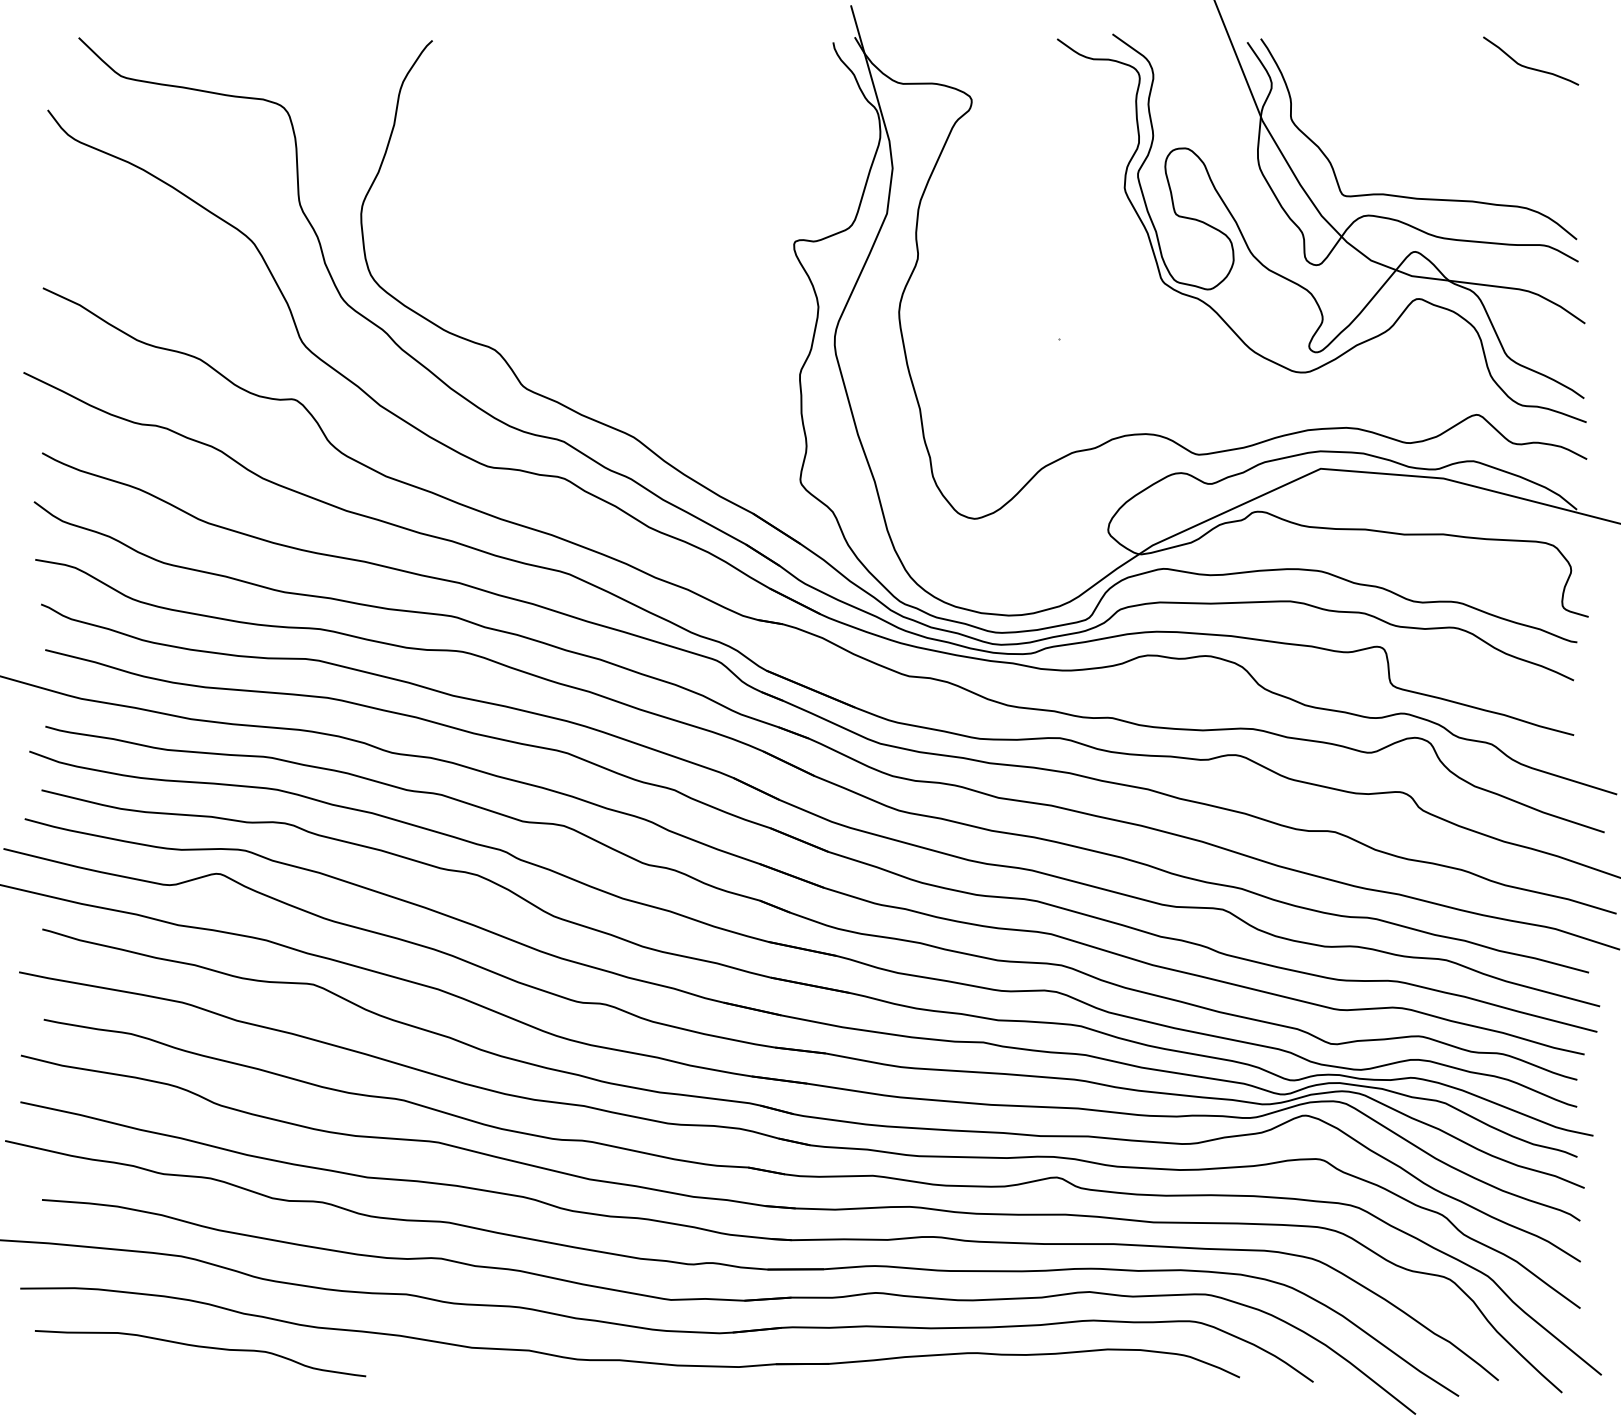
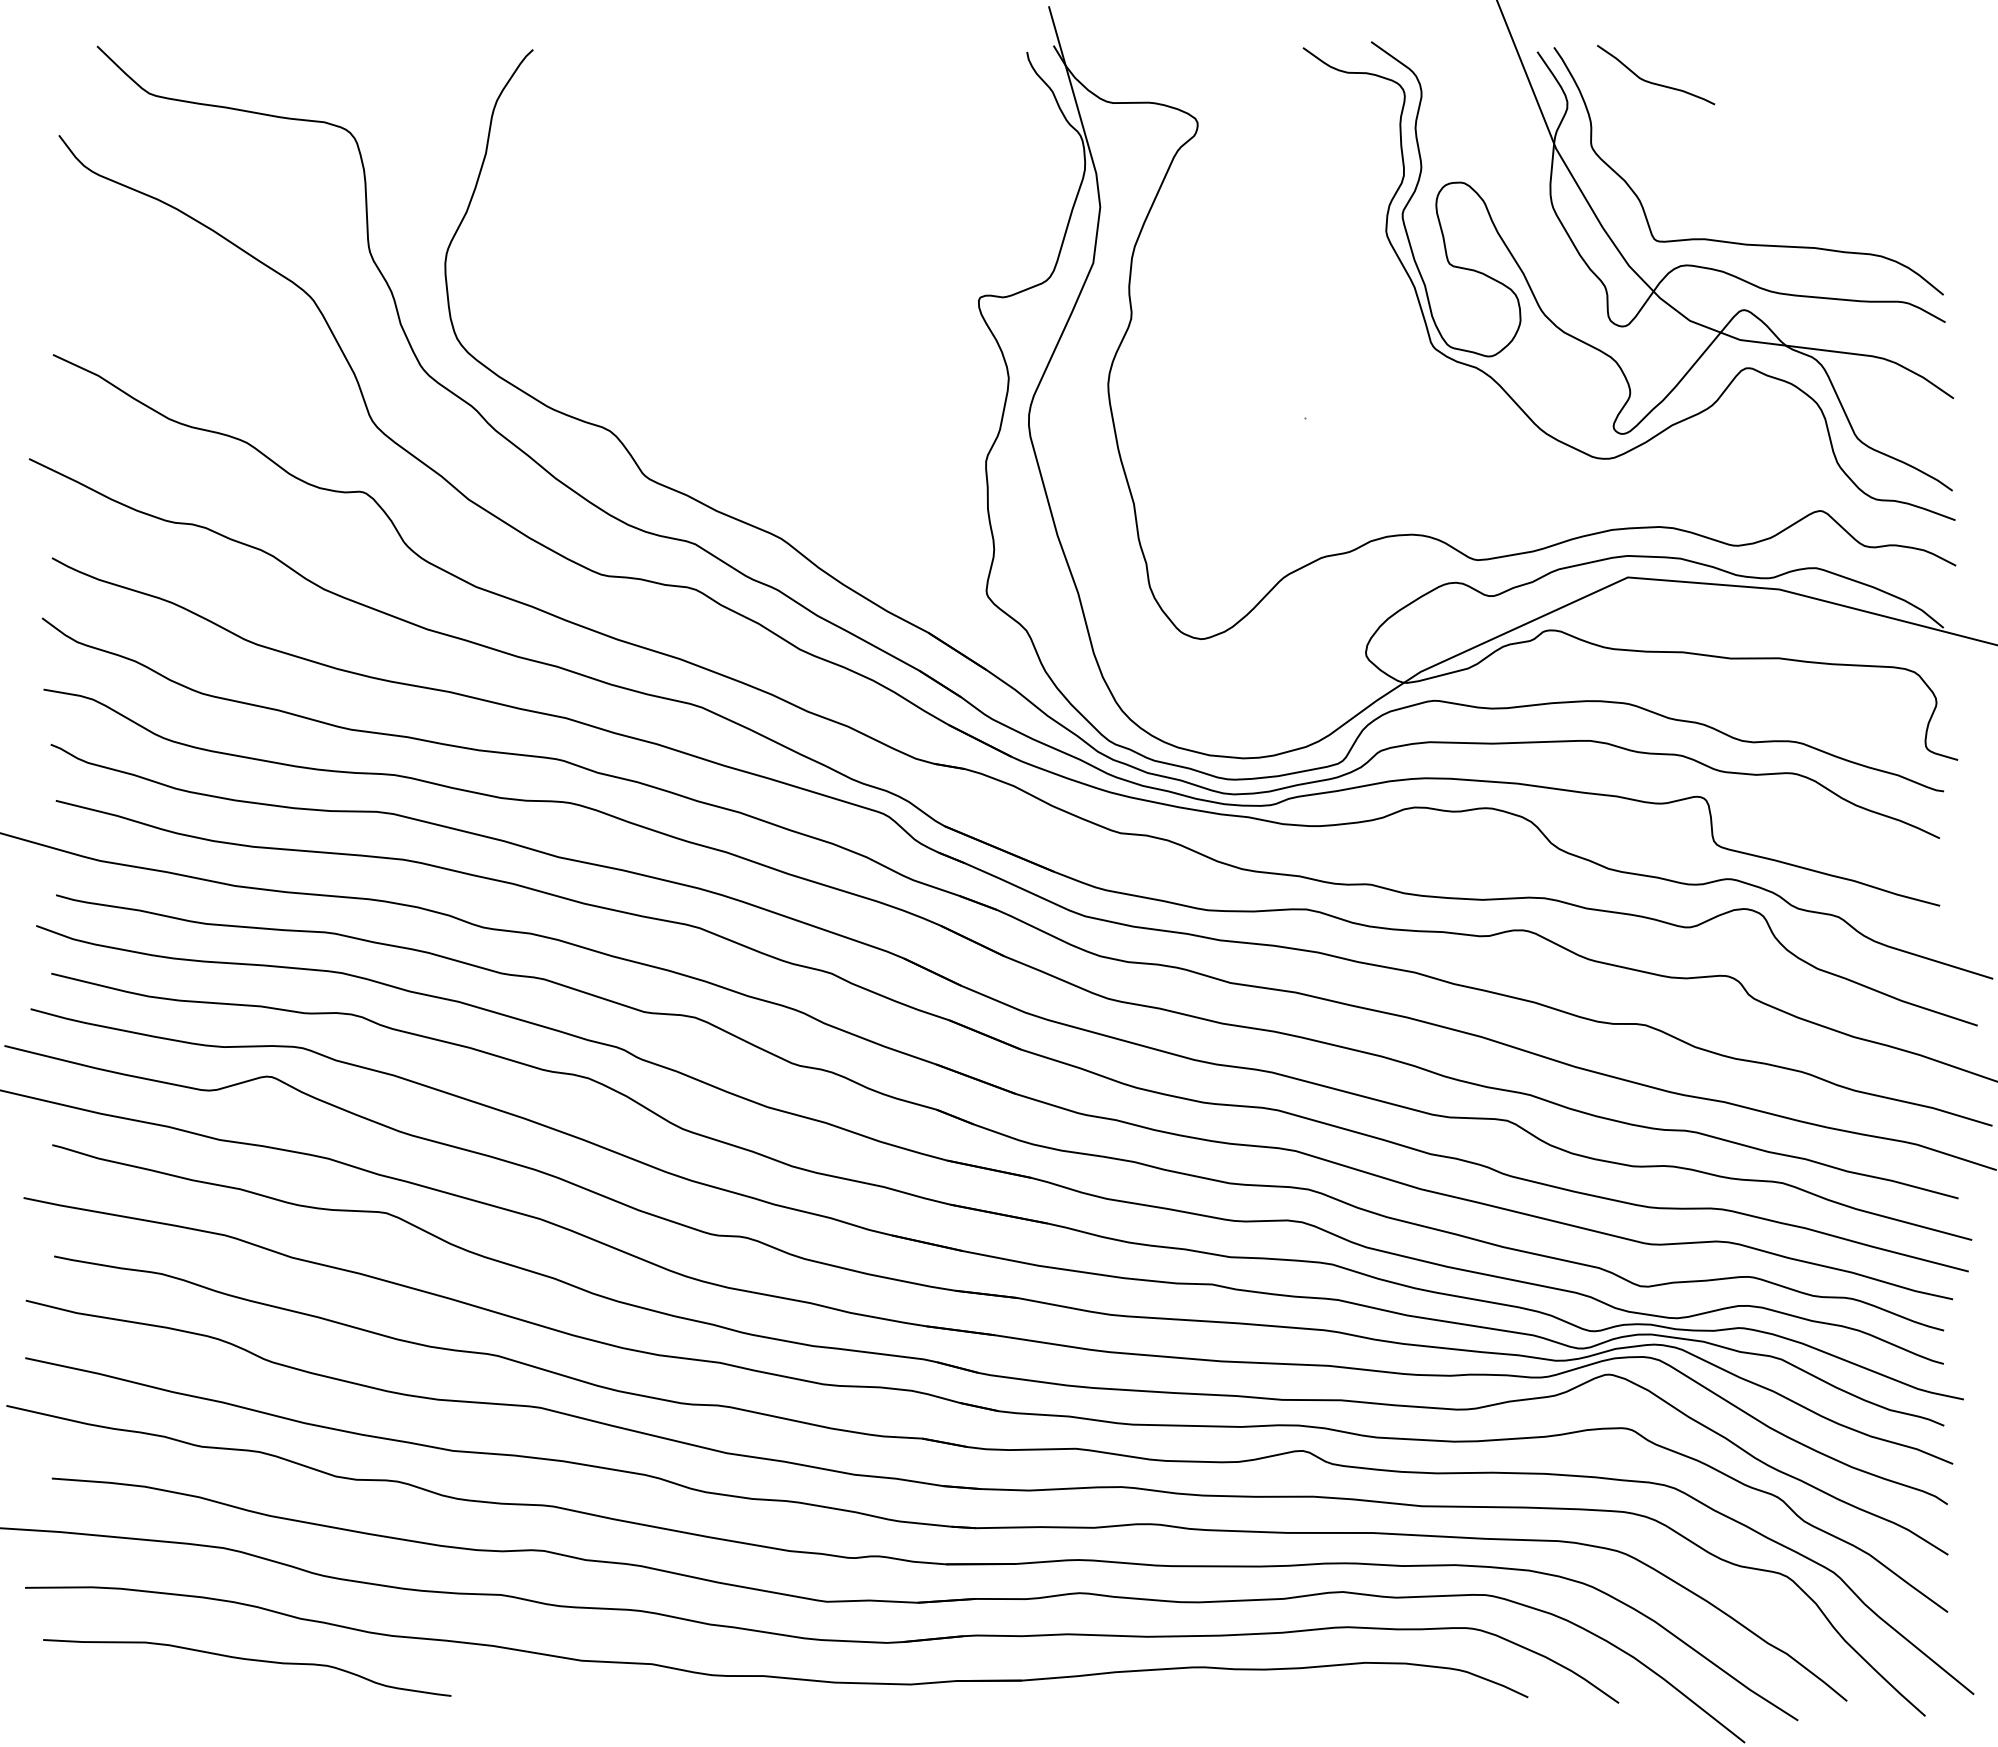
curve: (1529, 67) -> (1654, 82), moved

